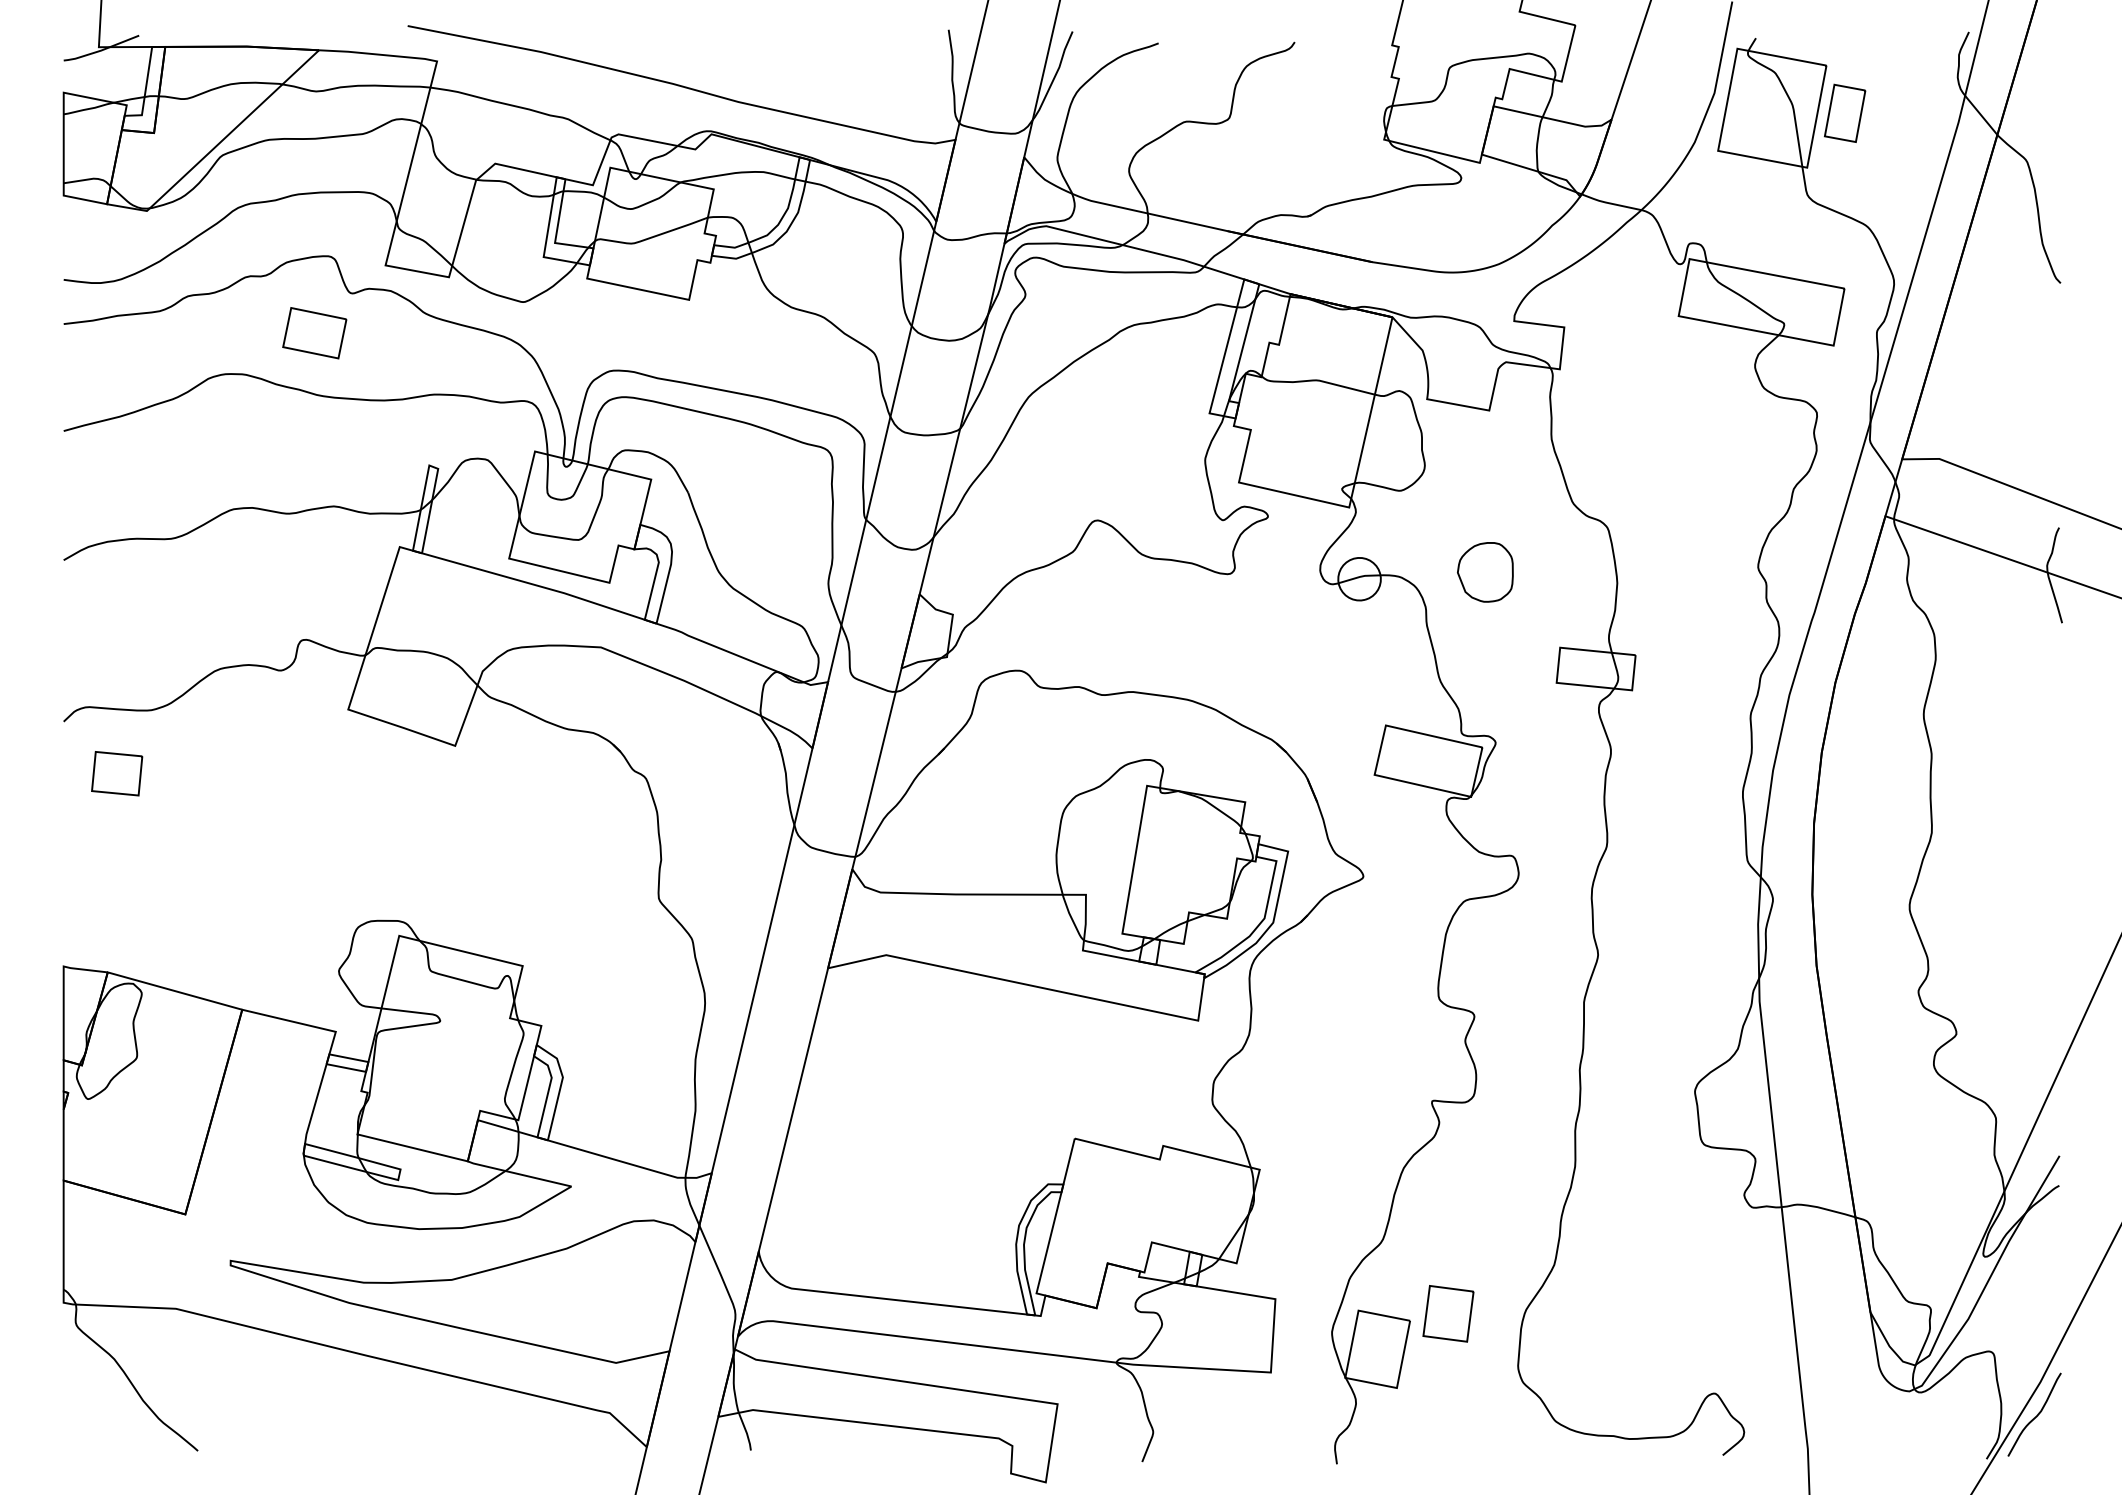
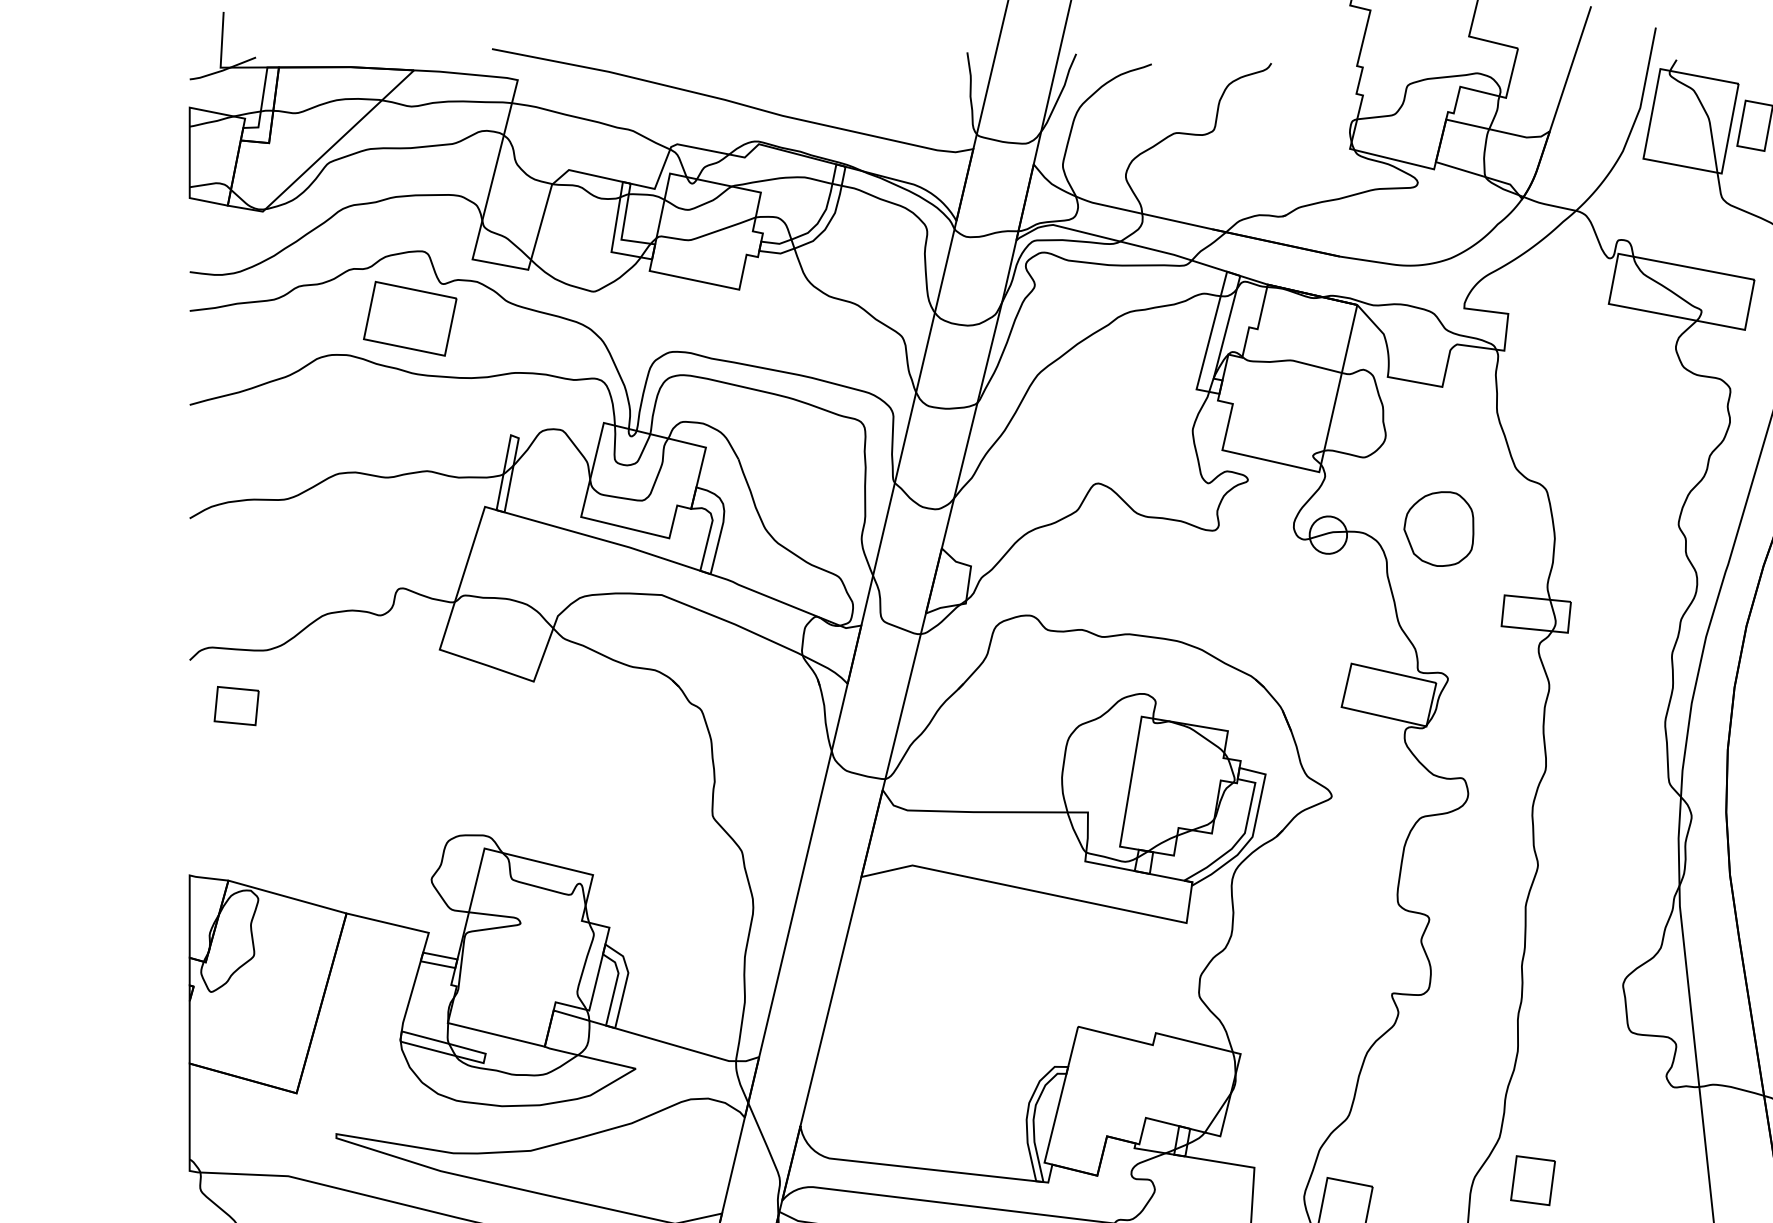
part: (314, 333) -> (410, 319), size x1.67
part: (1485, 572) -> (1439, 529), size x1.43
part: (1448, 1313) -> (1533, 1180), moved

